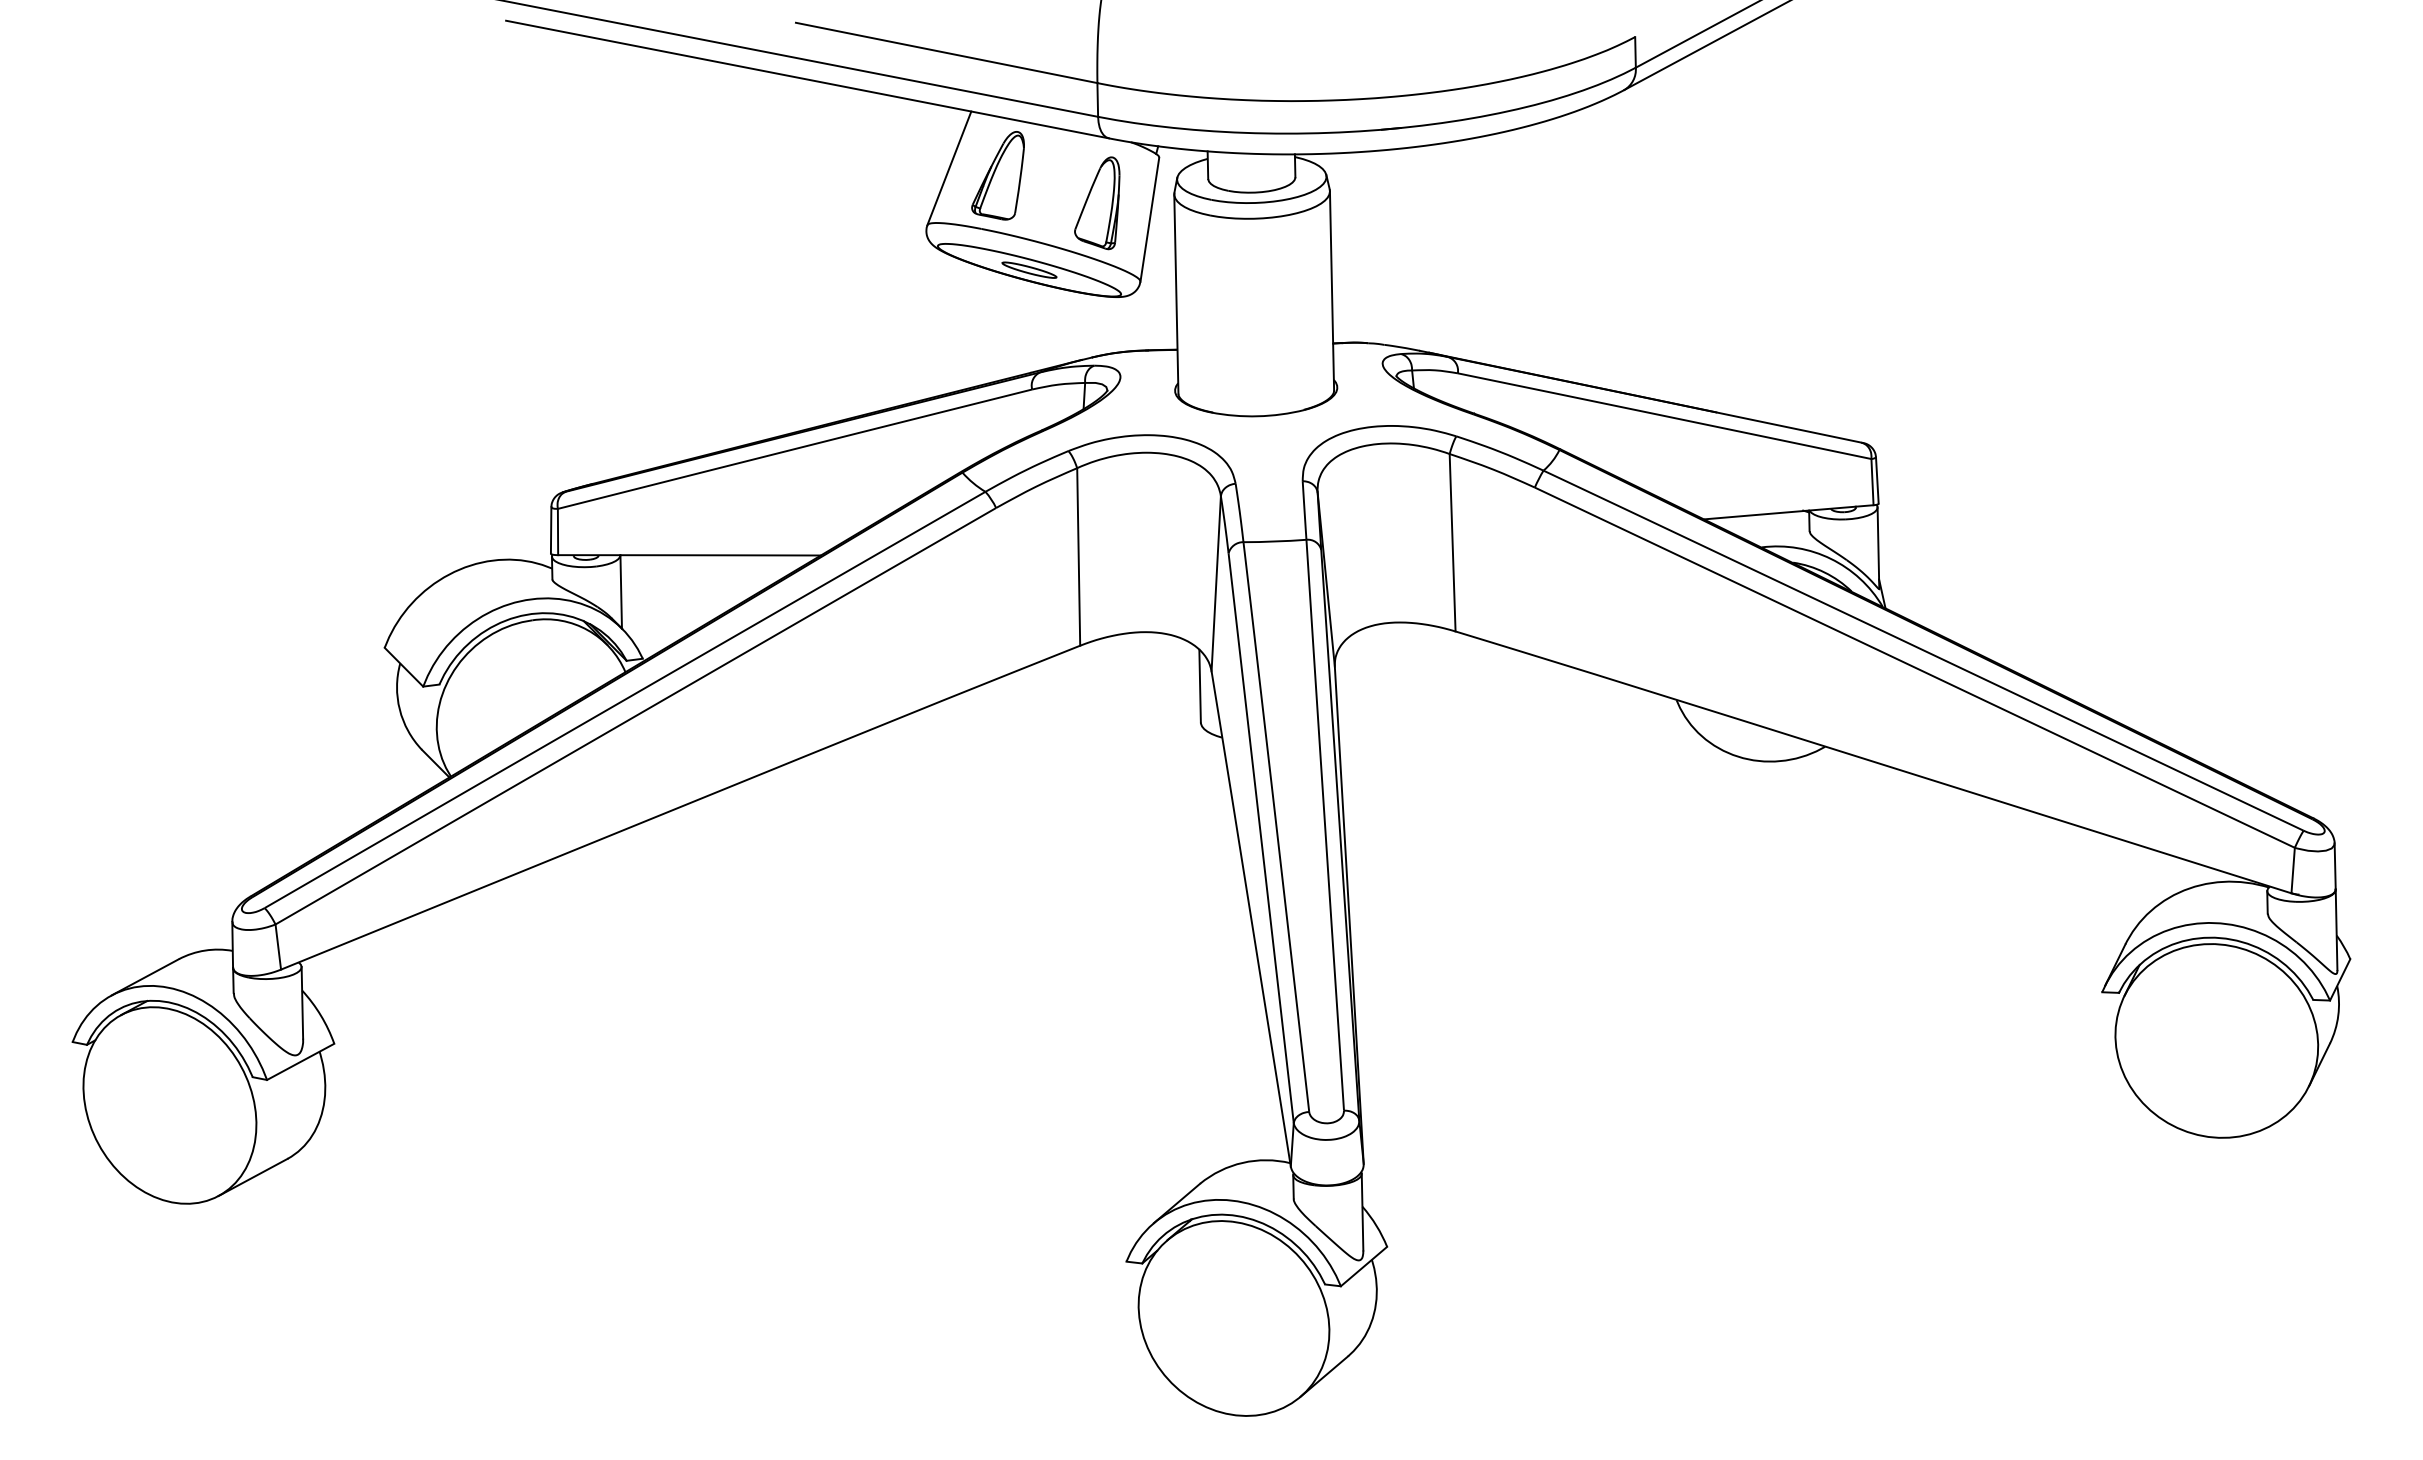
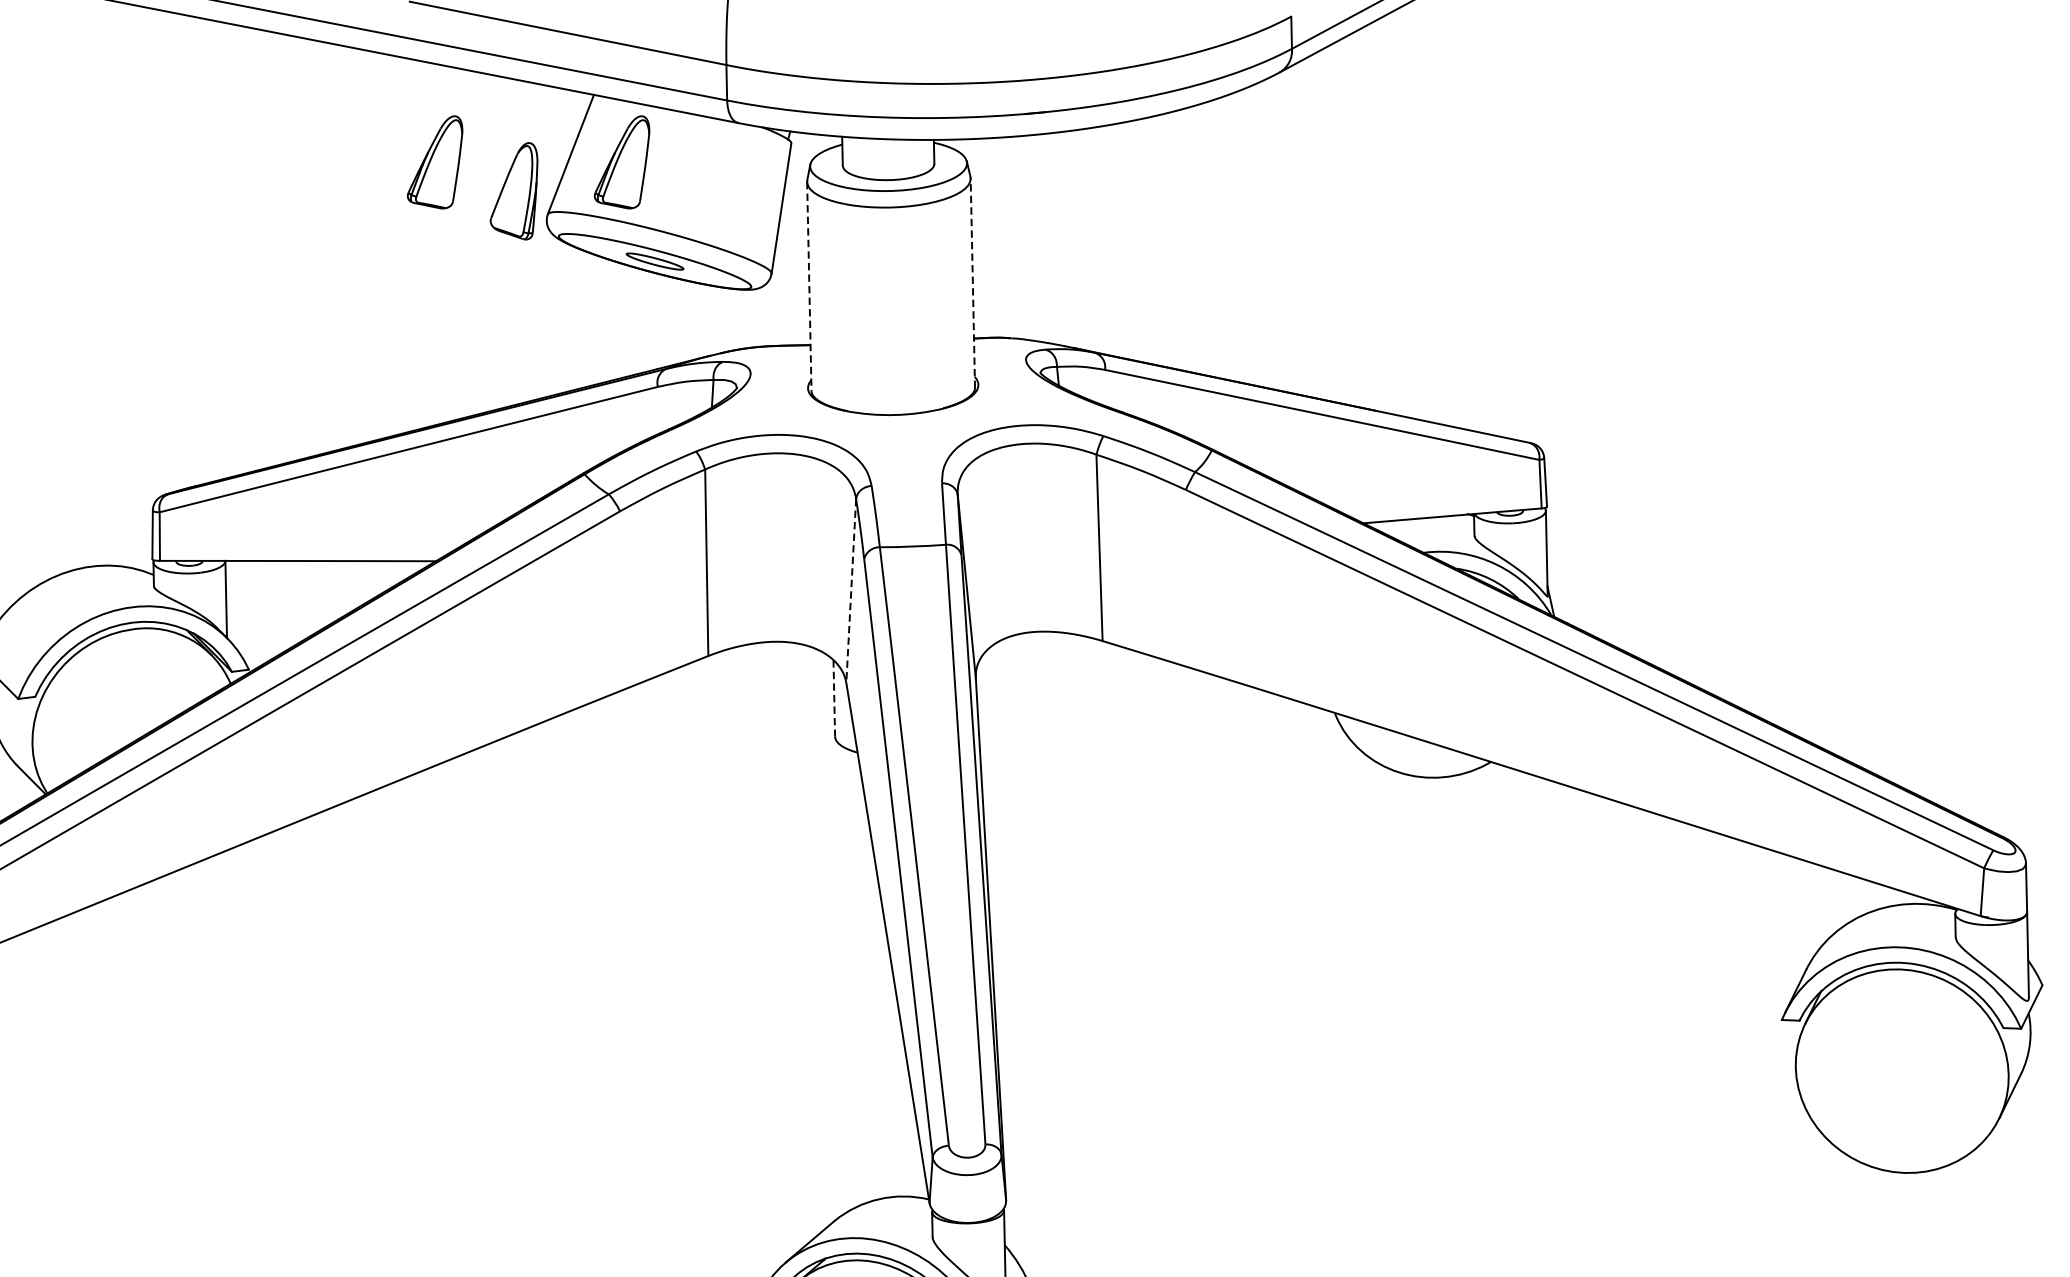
part: (819, 175) -> (434, 162), added
part: (1097, 203) -> (514, 191), moved
line: (1332, 290) -> (973, 282), solid -> dashed
line: (1176, 294) -> (809, 287), solid -> dashed
line: (1216, 583) -> (851, 590), solid -> dashed
line: (1200, 686) -> (834, 698), solid -> dashed

